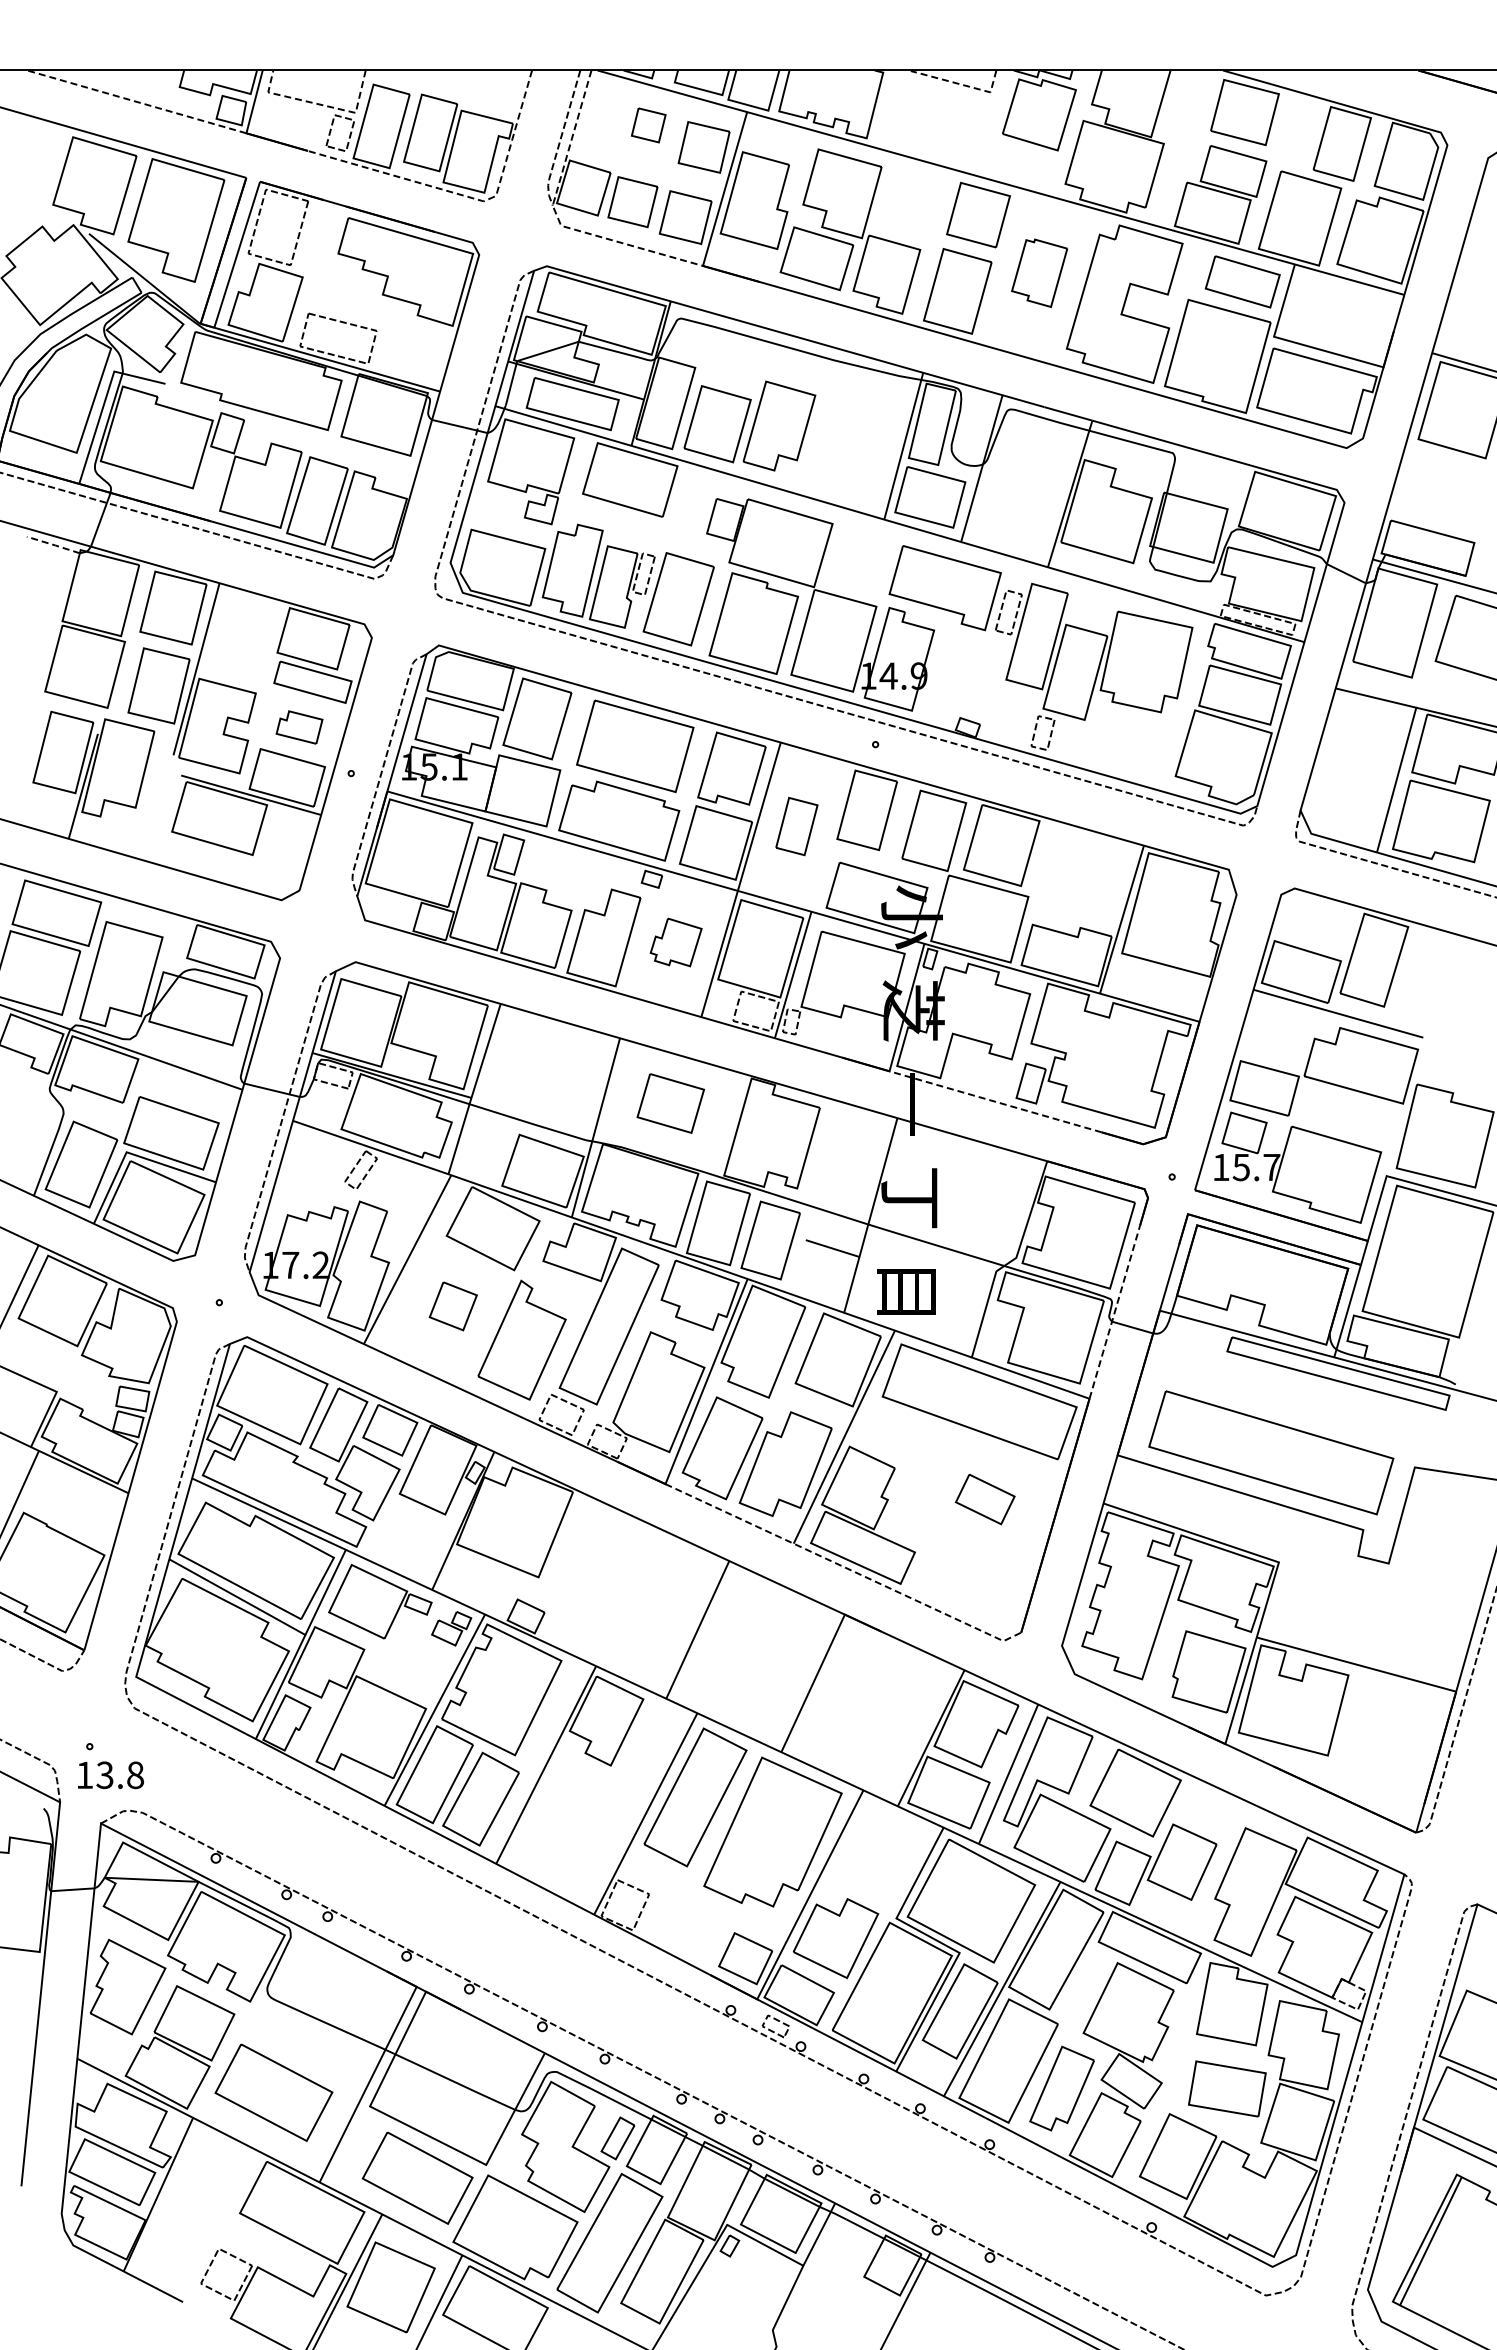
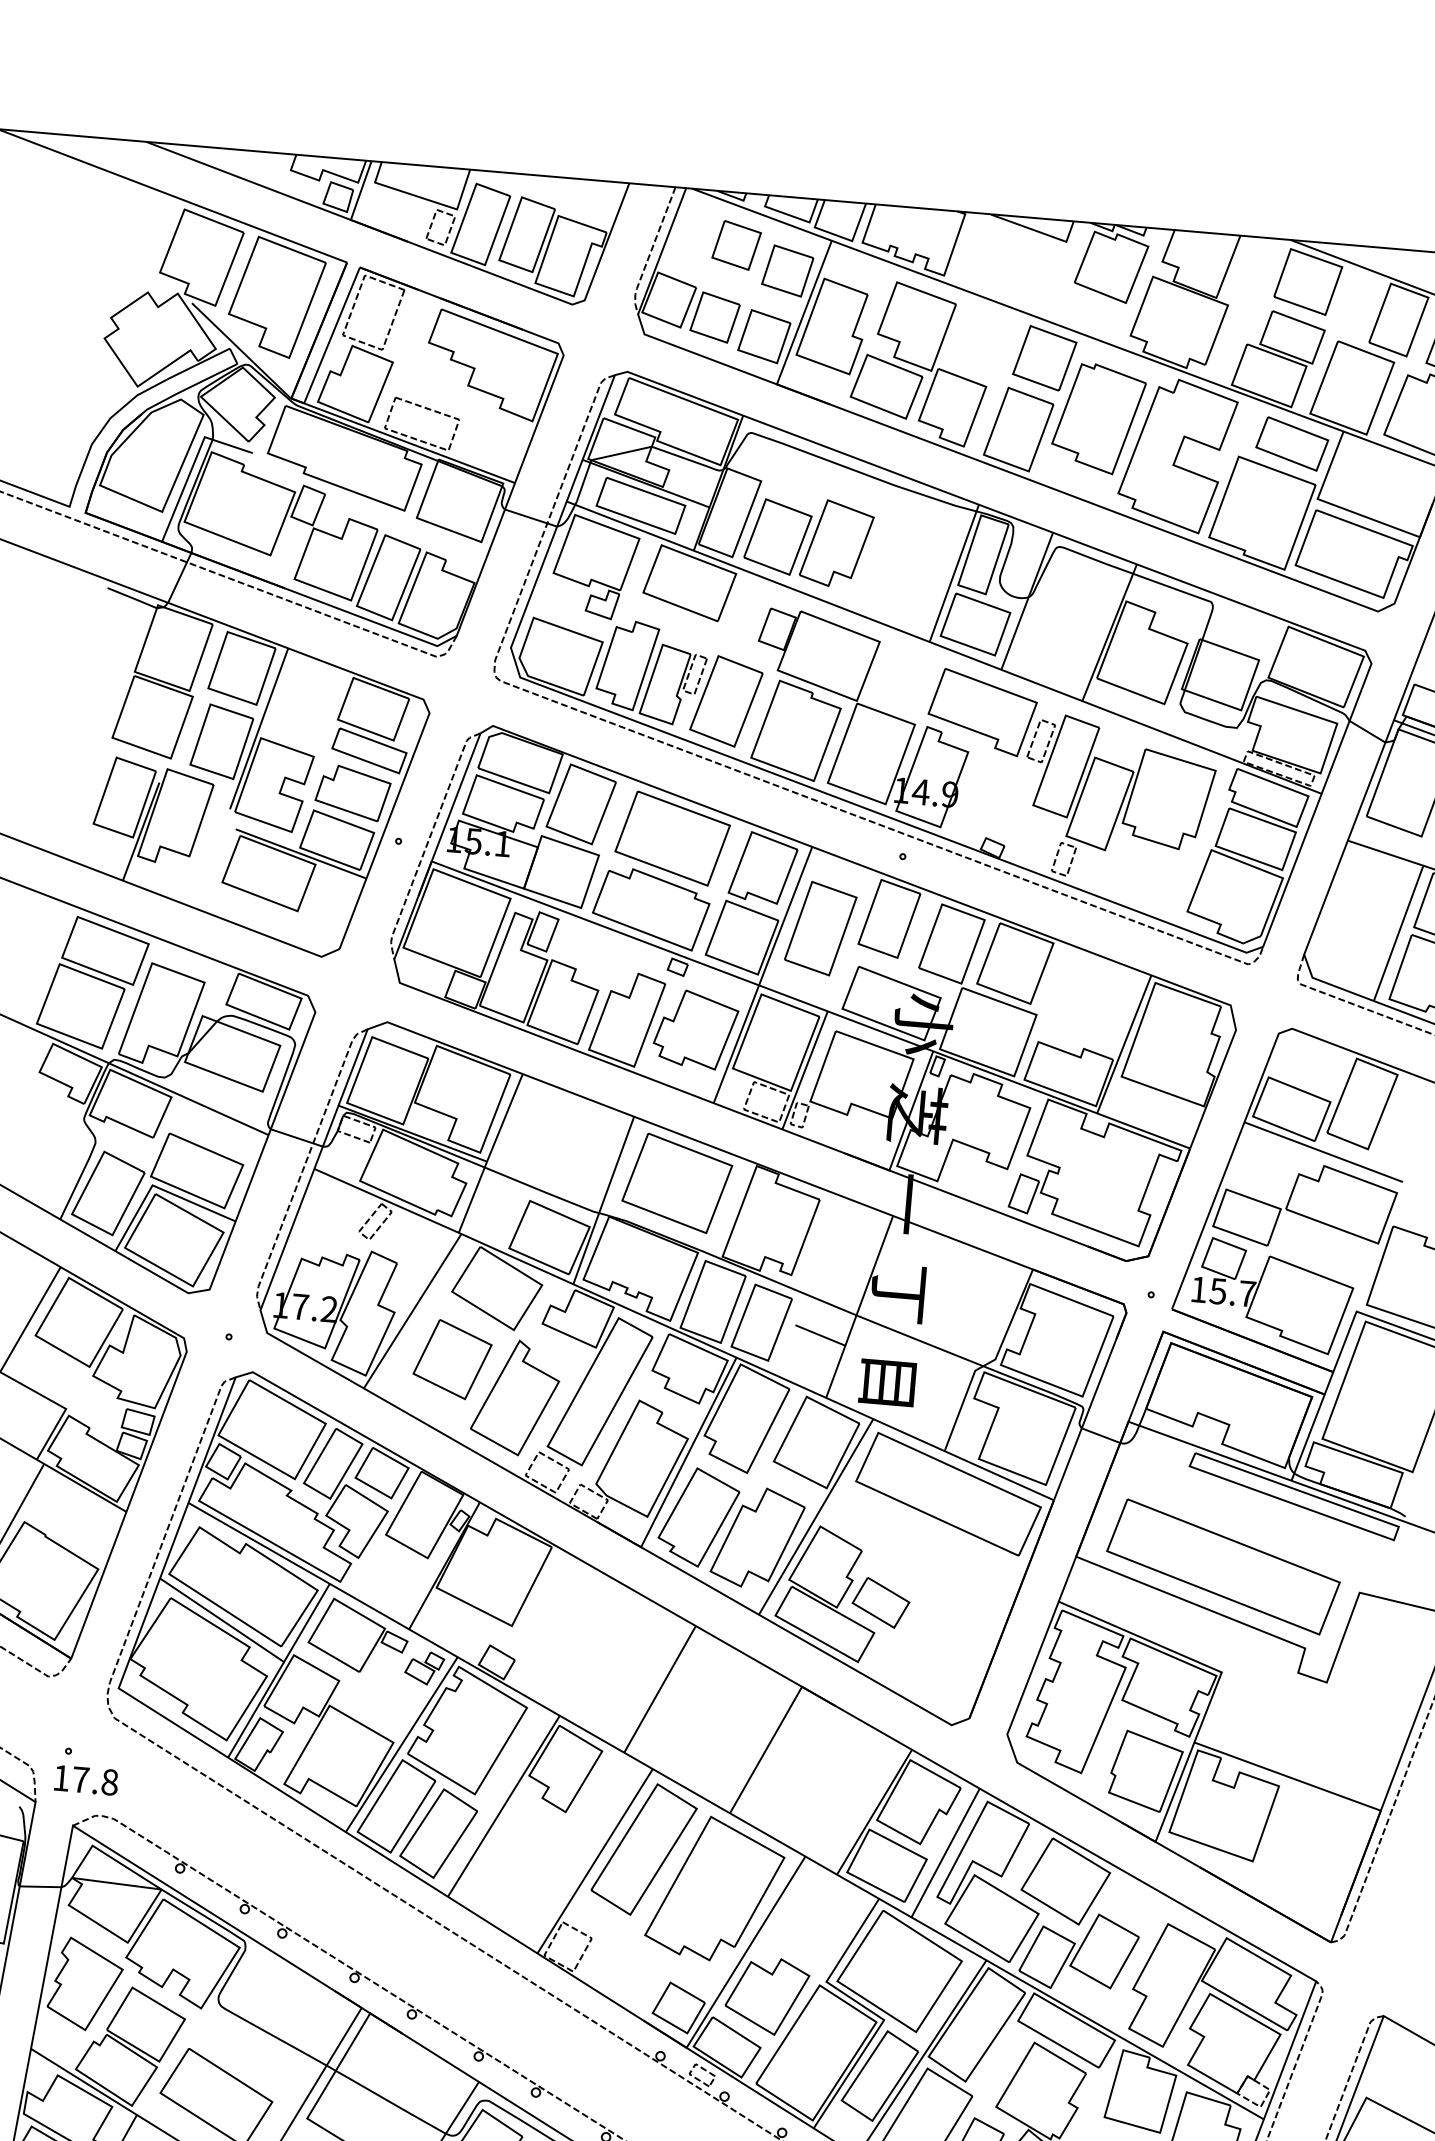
line: (960, 84) -> (1038, 231), dashed -> solid
line: (136, 101) -> (248, 180), dashed -> solid
line: (321, 104) -> (425, 198), dashed -> solid
part: (648, 125) -> (736, 245), size x1.43
line: (465, 196) -> (555, 298), dashed -> solid
line: (558, 219) -> (642, 328), dashed -> solid
part: (1039, 273) -> (1098, 419), size x1.67
line: (53, 544) -> (132, 597), dashed -> solid
part: (299, 727) -> (352, 793), size x1.67
part: (796, 826) -> (820, 928), size x1.67
part: (675, 942) -> (695, 1029), size x1.67
line: (995, 1101) -> (988, 1208), dashed -> solid
part: (670, 1103) -> (677, 1183), size x1.67
part: (453, 1306) -> (452, 1359), size x1.67
line: (1114, 1313) -> (1084, 1420), dashed -> solid
part: (984, 1499) -> (880, 1602), moved
line: (843, 1566) -> (804, 1640), dashed -> solid
text: (104, 1775) -> (80, 1780), 13.8 -> 17.8

